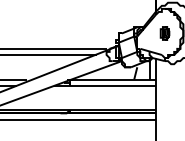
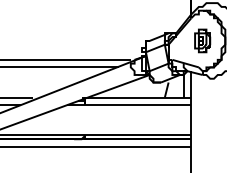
part: (164, 33) -> (202, 40), size x1.43

